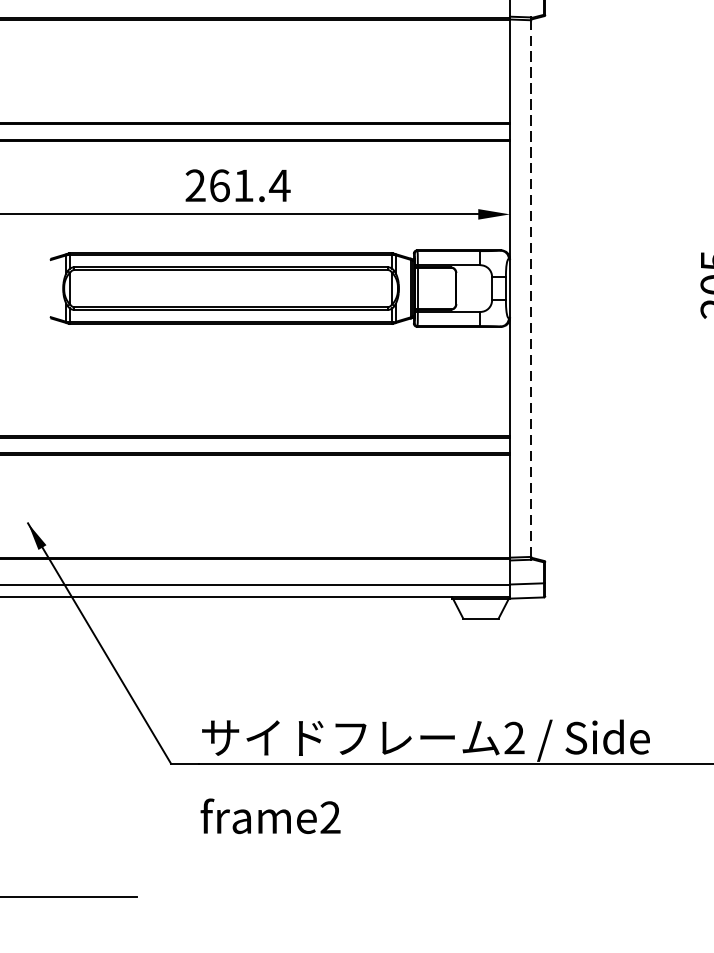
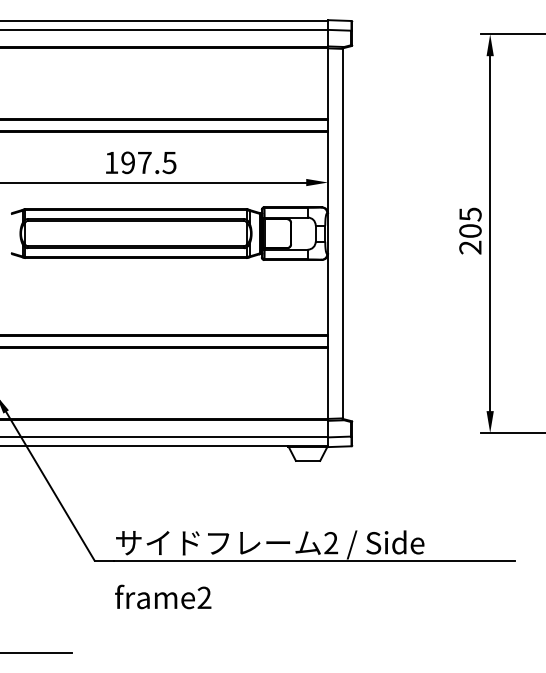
text: (237, 185) -> (140, 162), 261.4 -> 197.5
line: (530, 288) -> (342, 233), dashed -> solid

